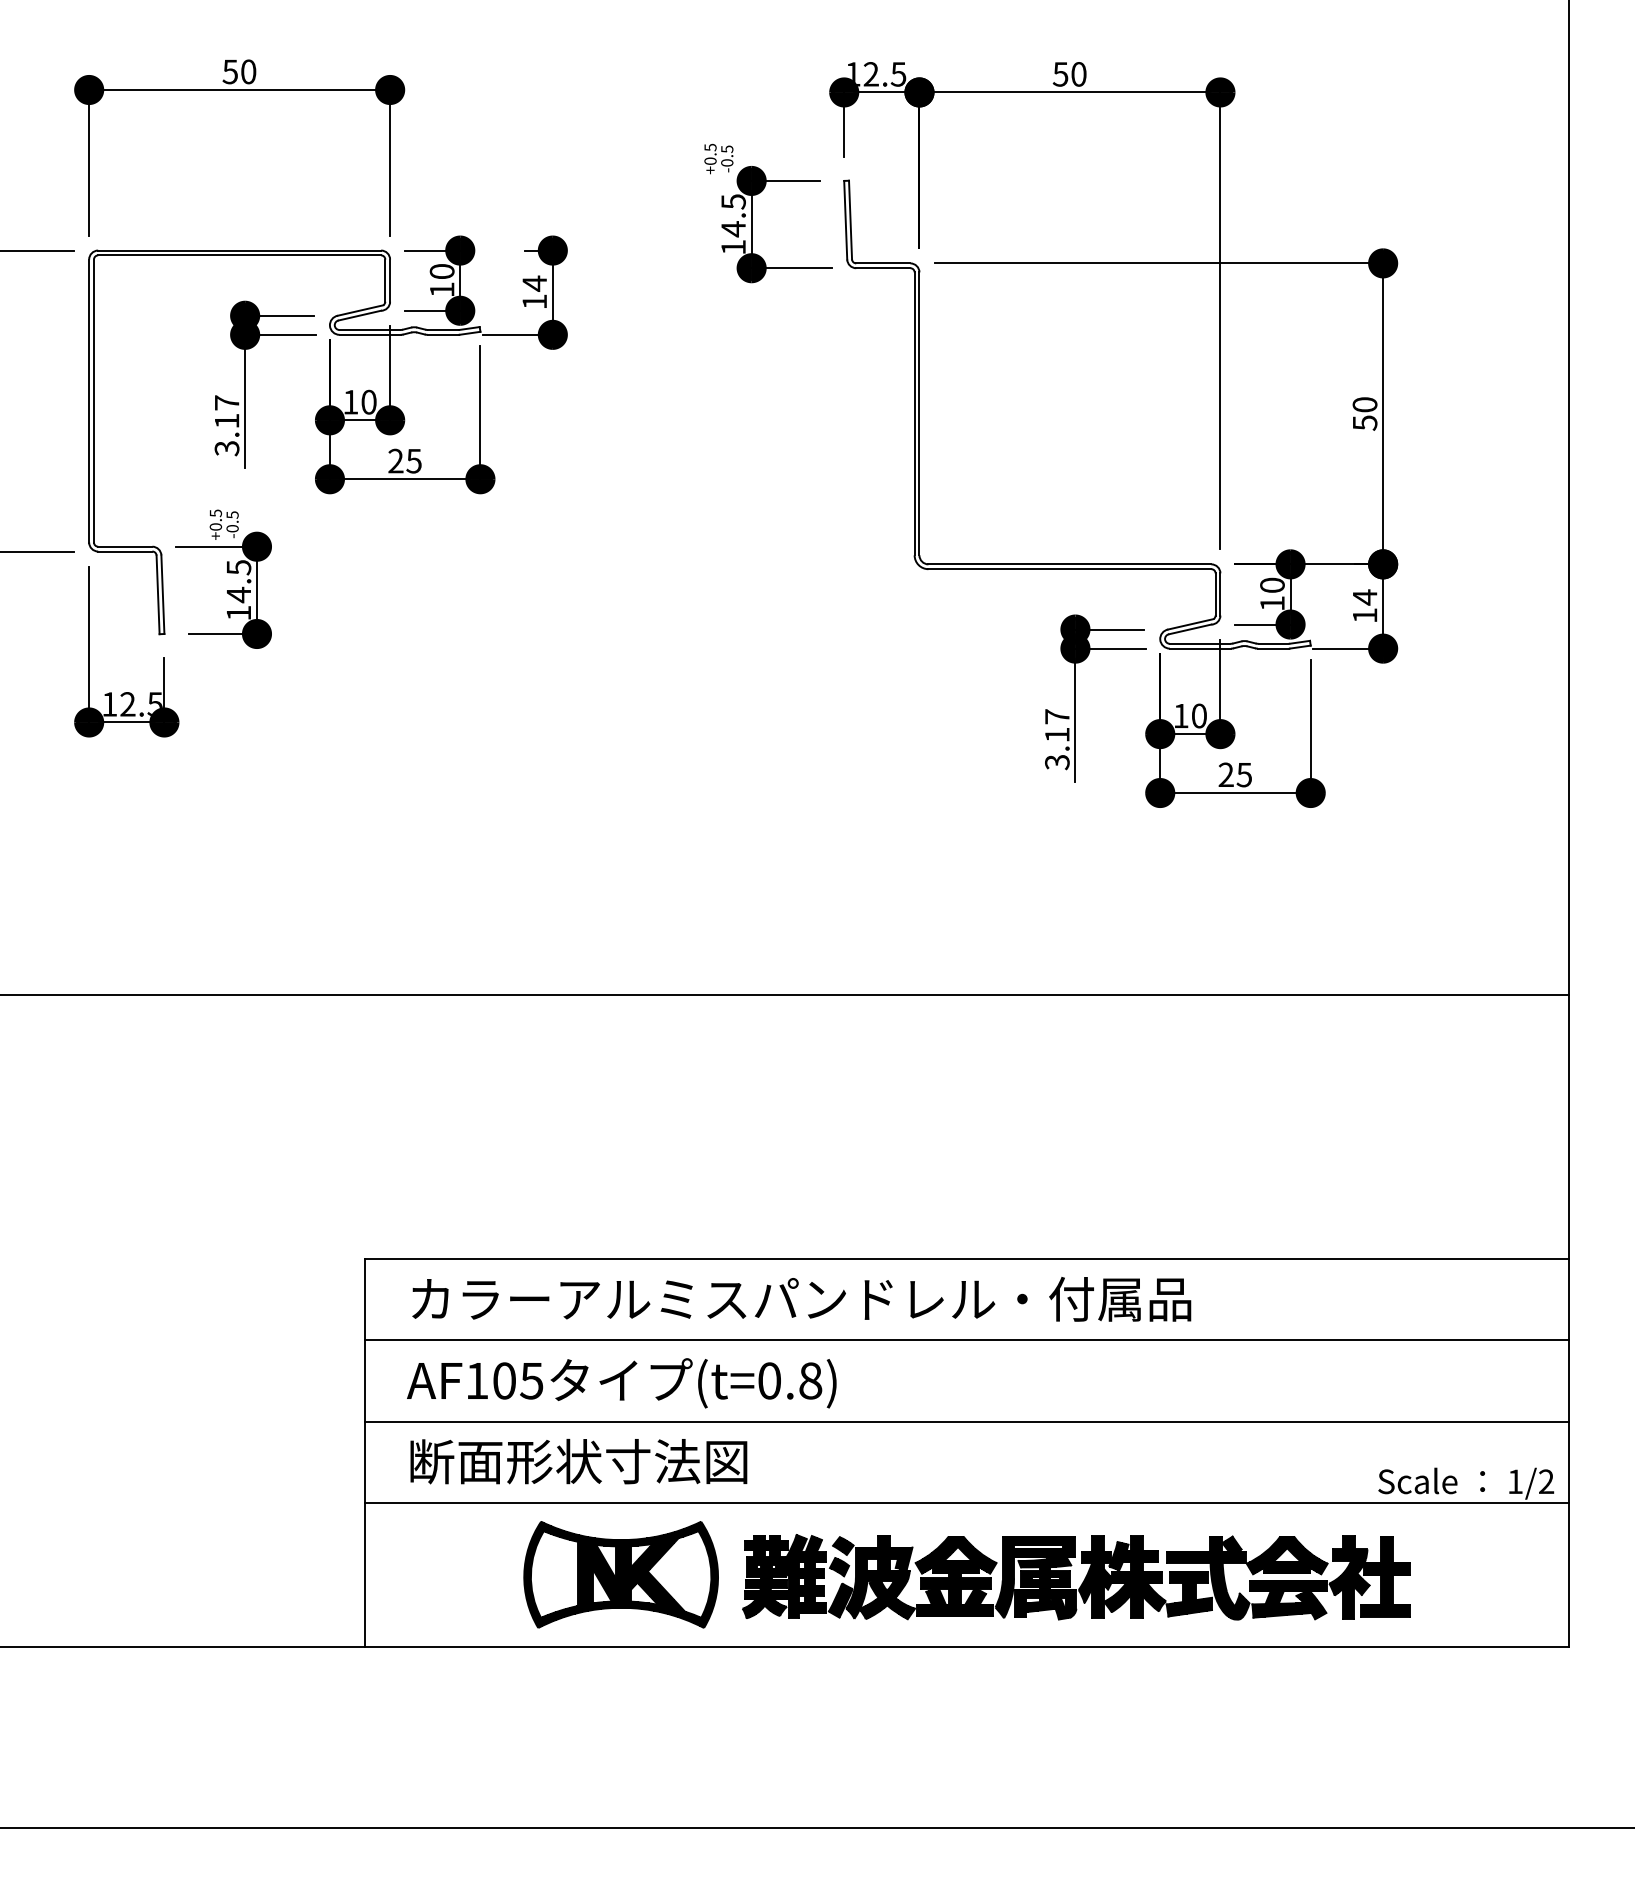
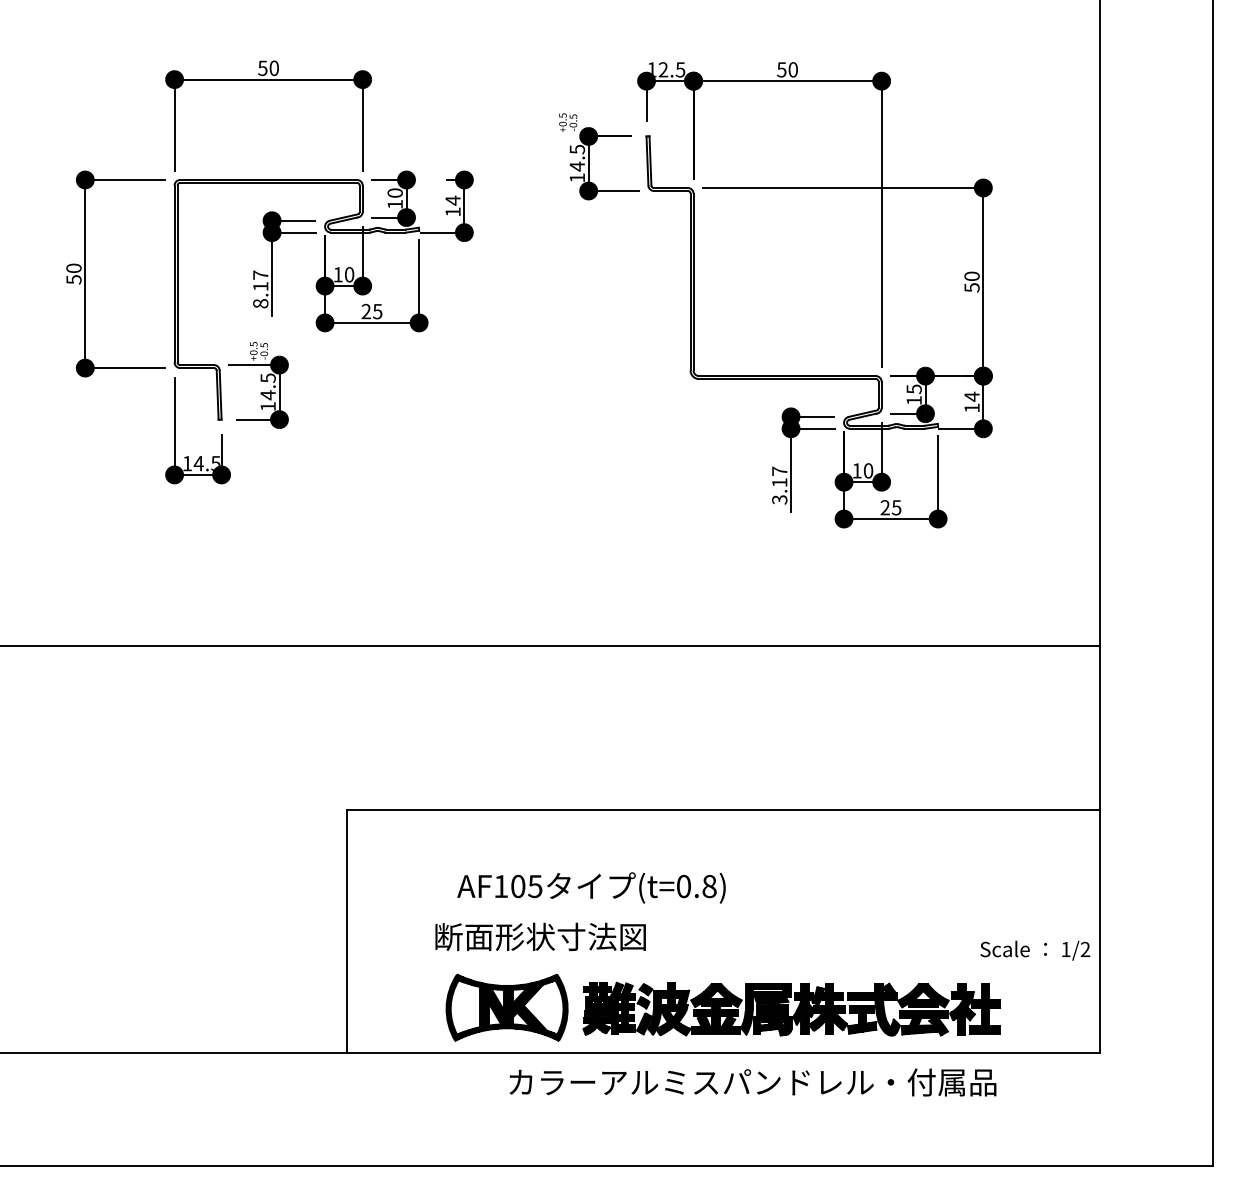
text: (226, 448) -> (260, 303), 3.17 -> 8.17
text: (1271, 584) -> (913, 388), 10 -> 15
text: (127, 704) -> (198, 463), 12.5 -> 14.5
text: (800, 1299) -> (752, 1082), moved
line: (967, 1340) -> (723, 861), removed
text: (621, 1382) -> (591, 887), moved
line: (967, 1420) -> (723, 911), removed
text: (578, 1460) -> (540, 936), moved
line: (967, 1502) -> (723, 962), removed

